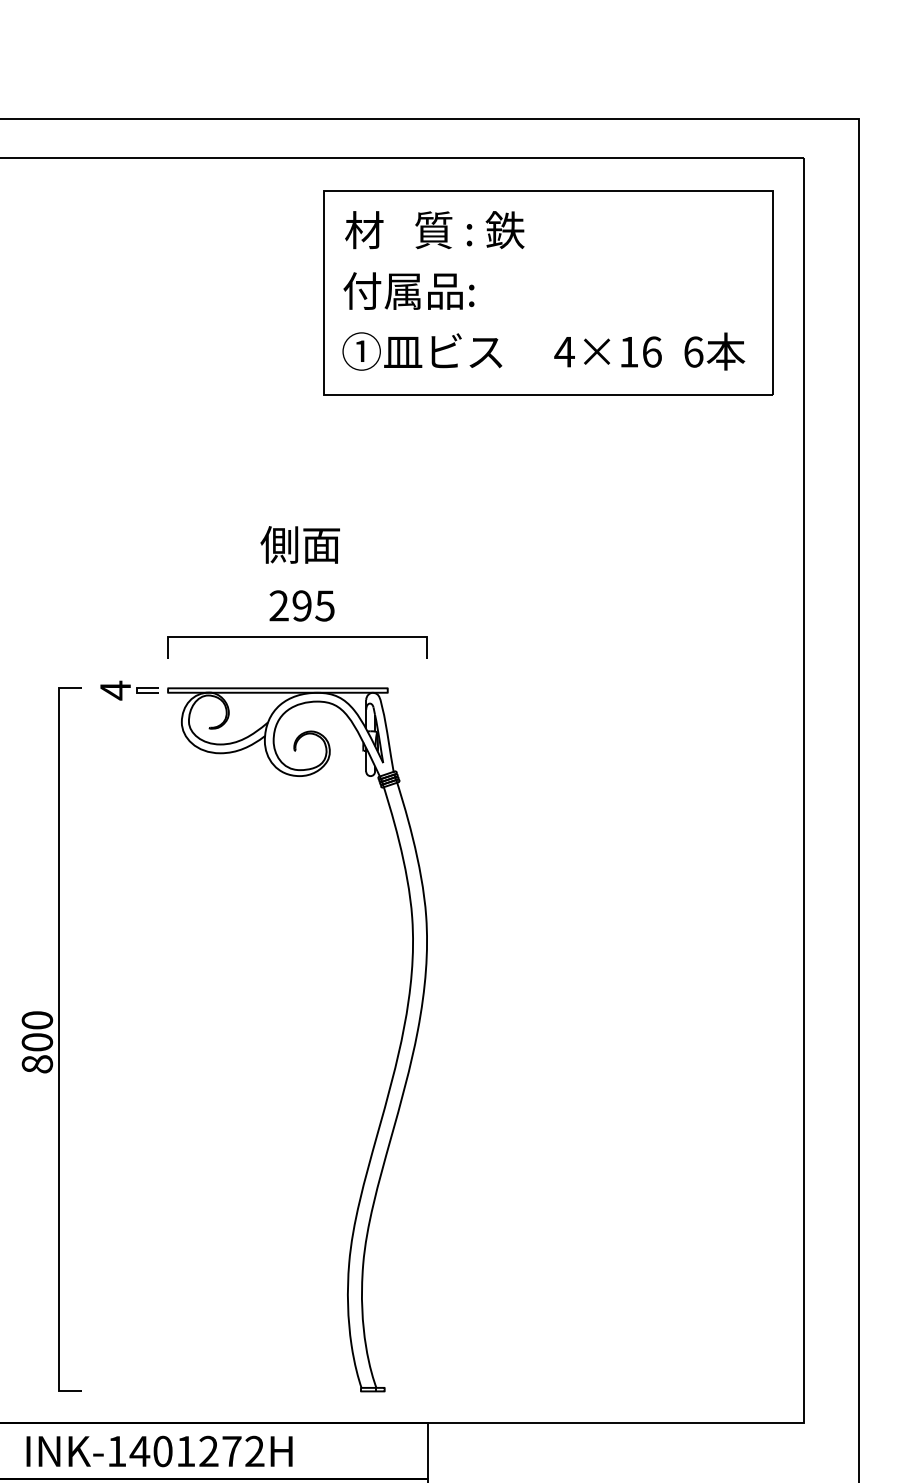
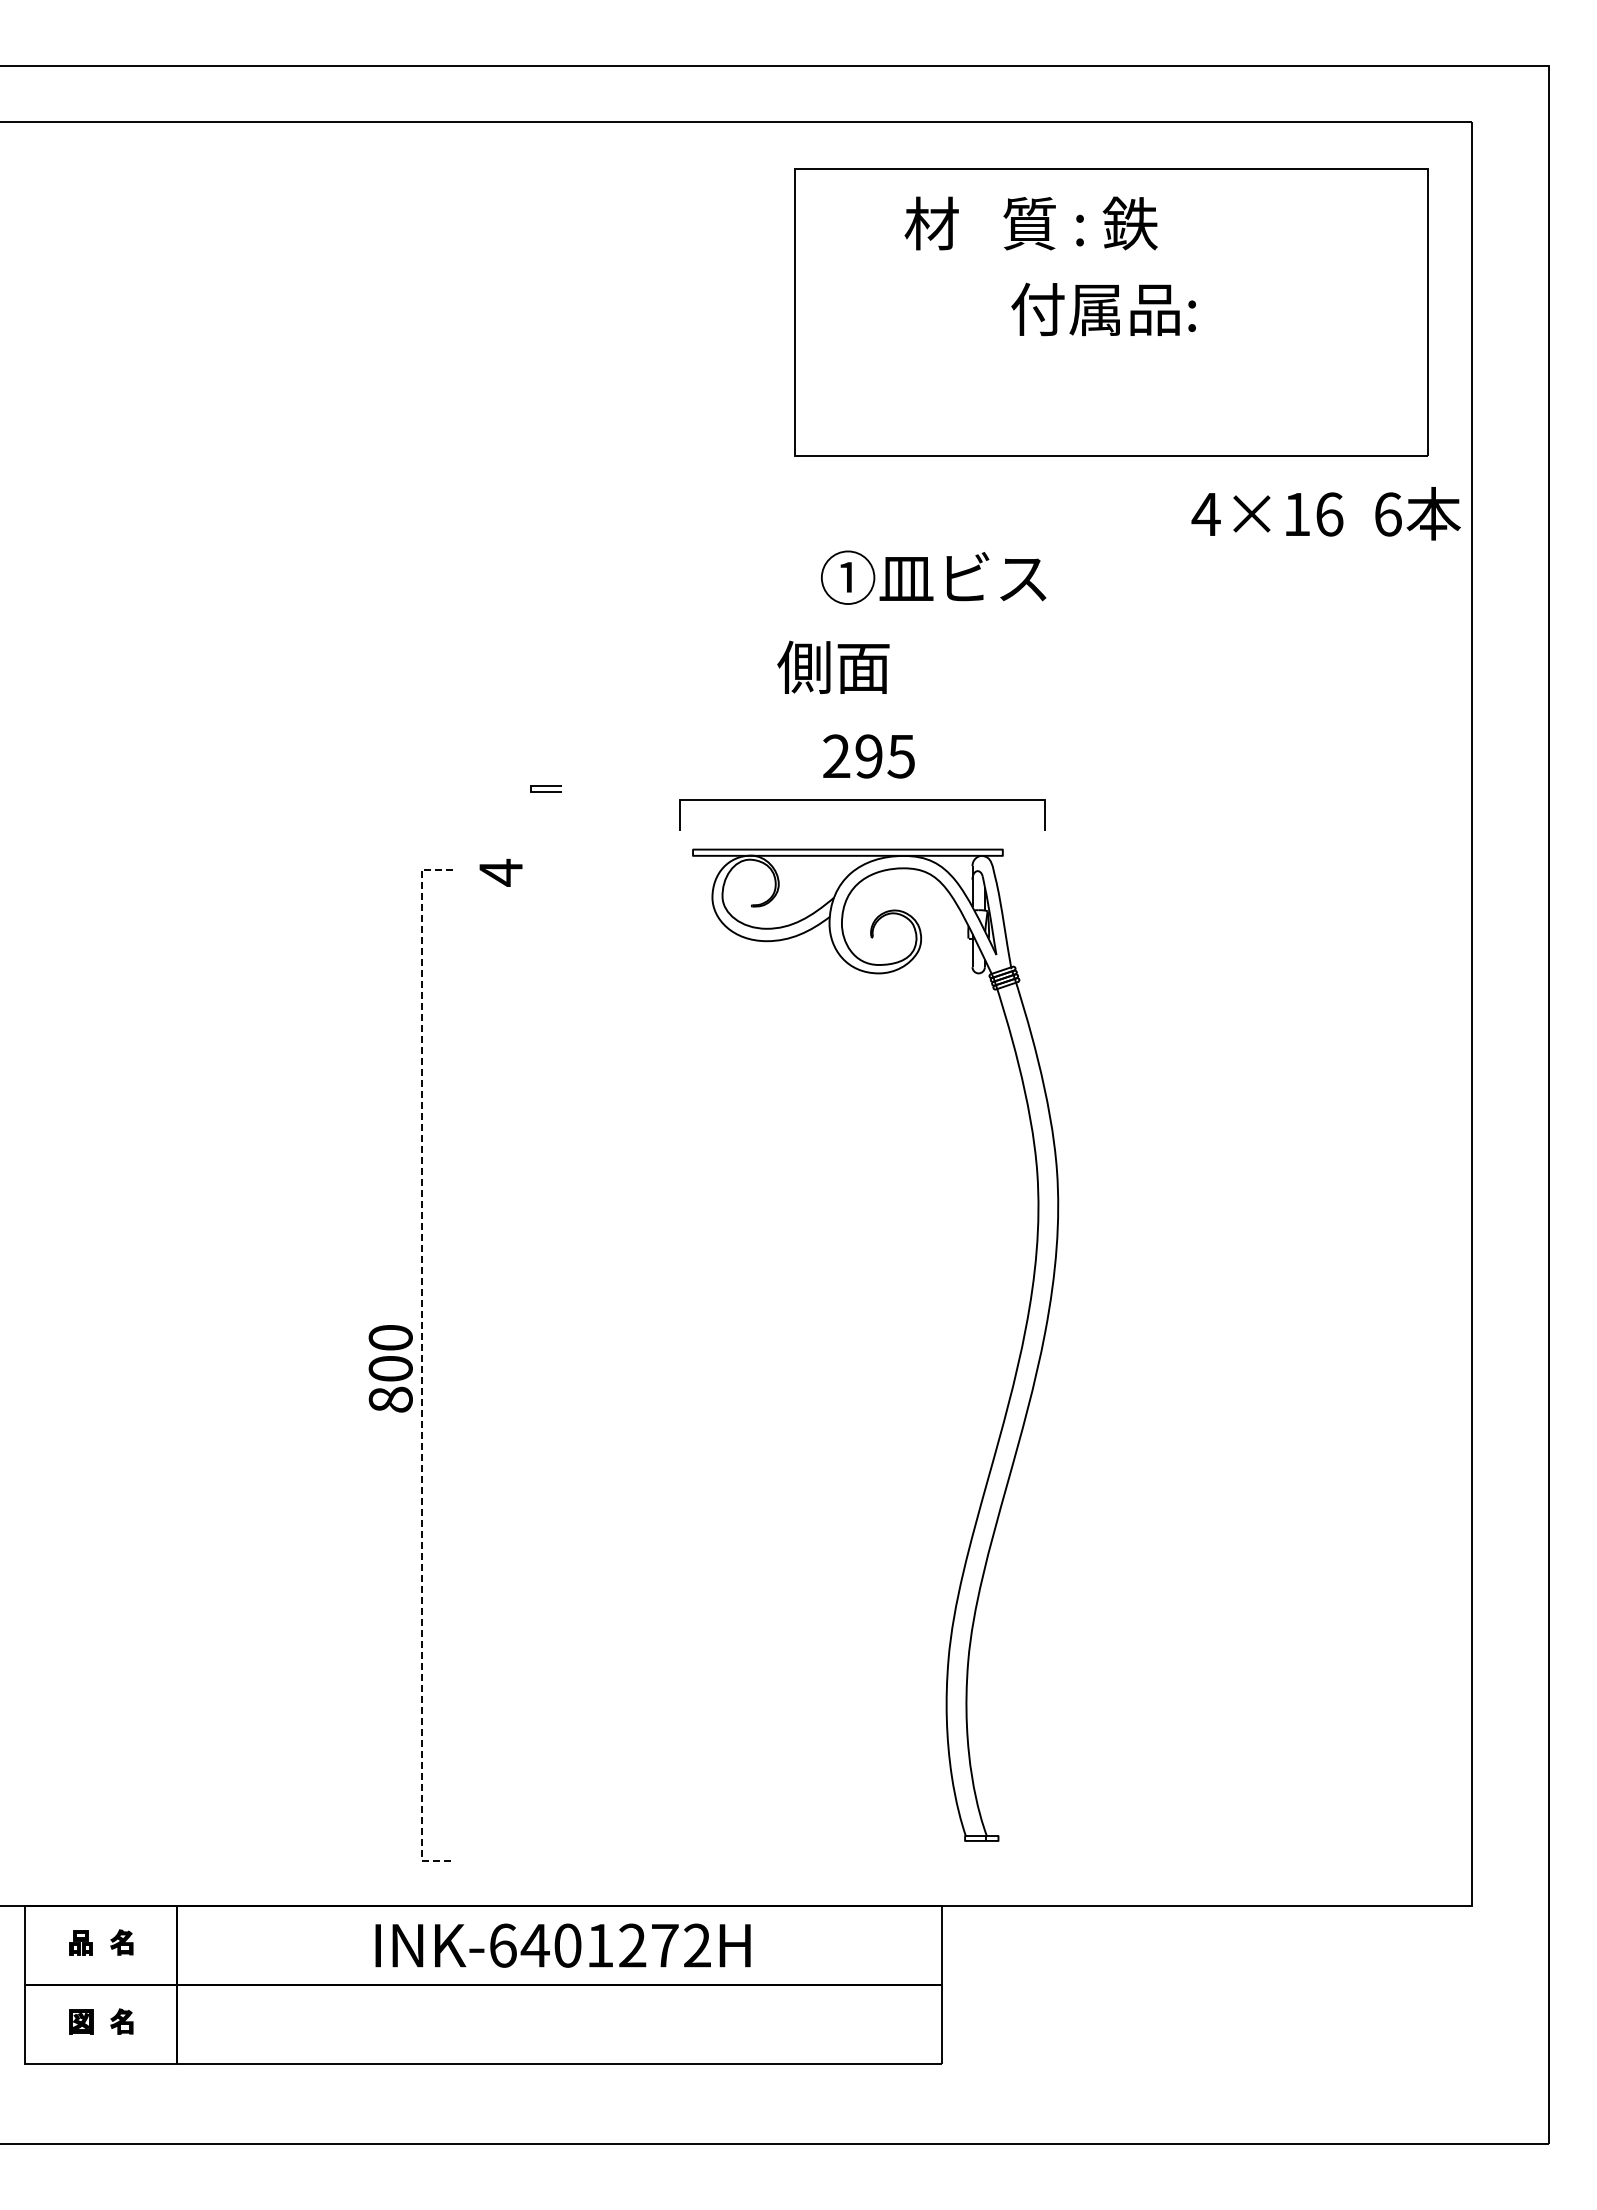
text: (434, 230) -> (1030, 223), moved
text: (408, 291) -> (1103, 309), moved
text: (422, 351) -> (933, 577), moved
text: (649, 351) -> (1325, 513), moved
text: (300, 544) -> (833, 666), moved
part: (297, 624) -> (862, 782), moved
line: (147, 688) -> (545, 786), moved
line: (59, 1040) -> (421, 1365), solid -> dashed
part: (395, 1064) -> (1013, 1379), moved
text: (117, 1451) -> (503, 1945), INK-1401272H -> INK-6401272H

